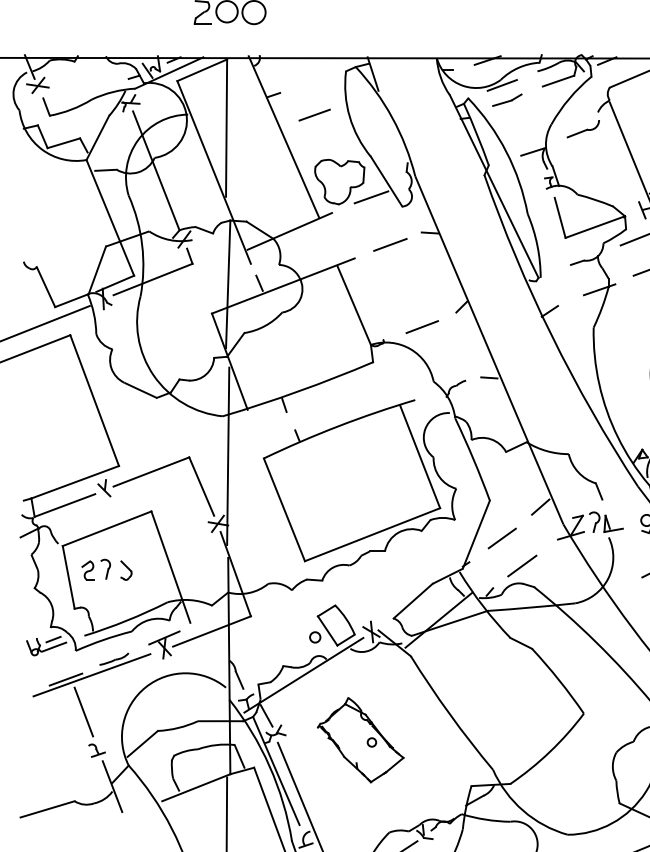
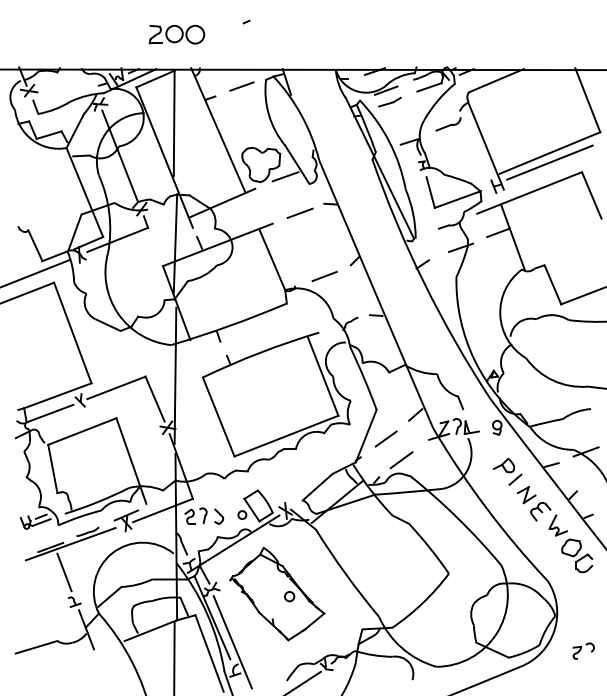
line: (314, 115) -> (241, 86), moved
part: (107, 569) -> (204, 515), moved
part: (360, 739) -> (277, 593), size x1.43

